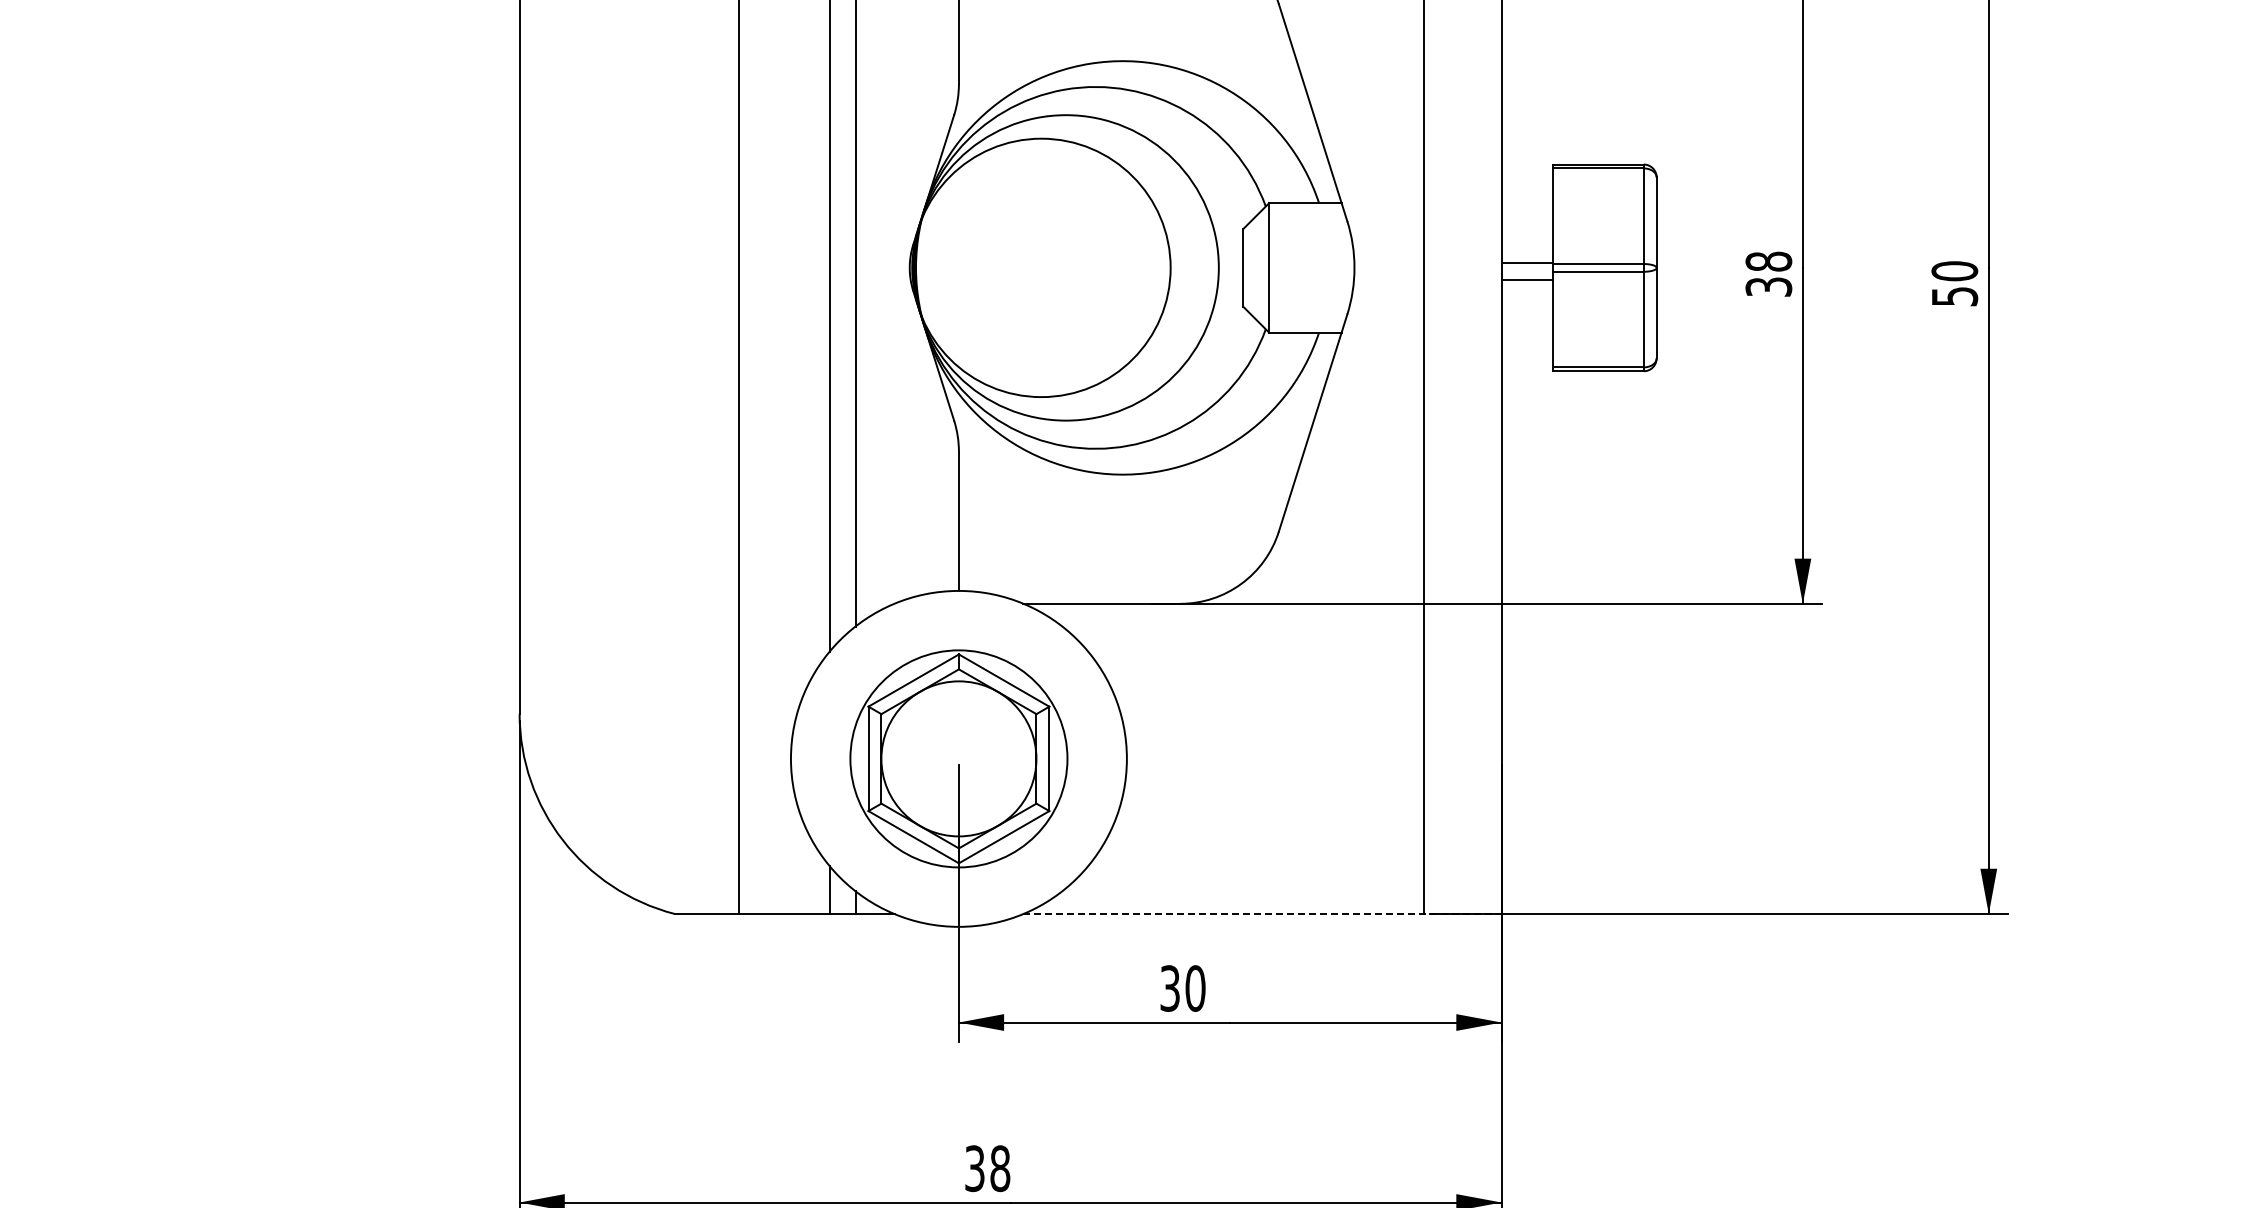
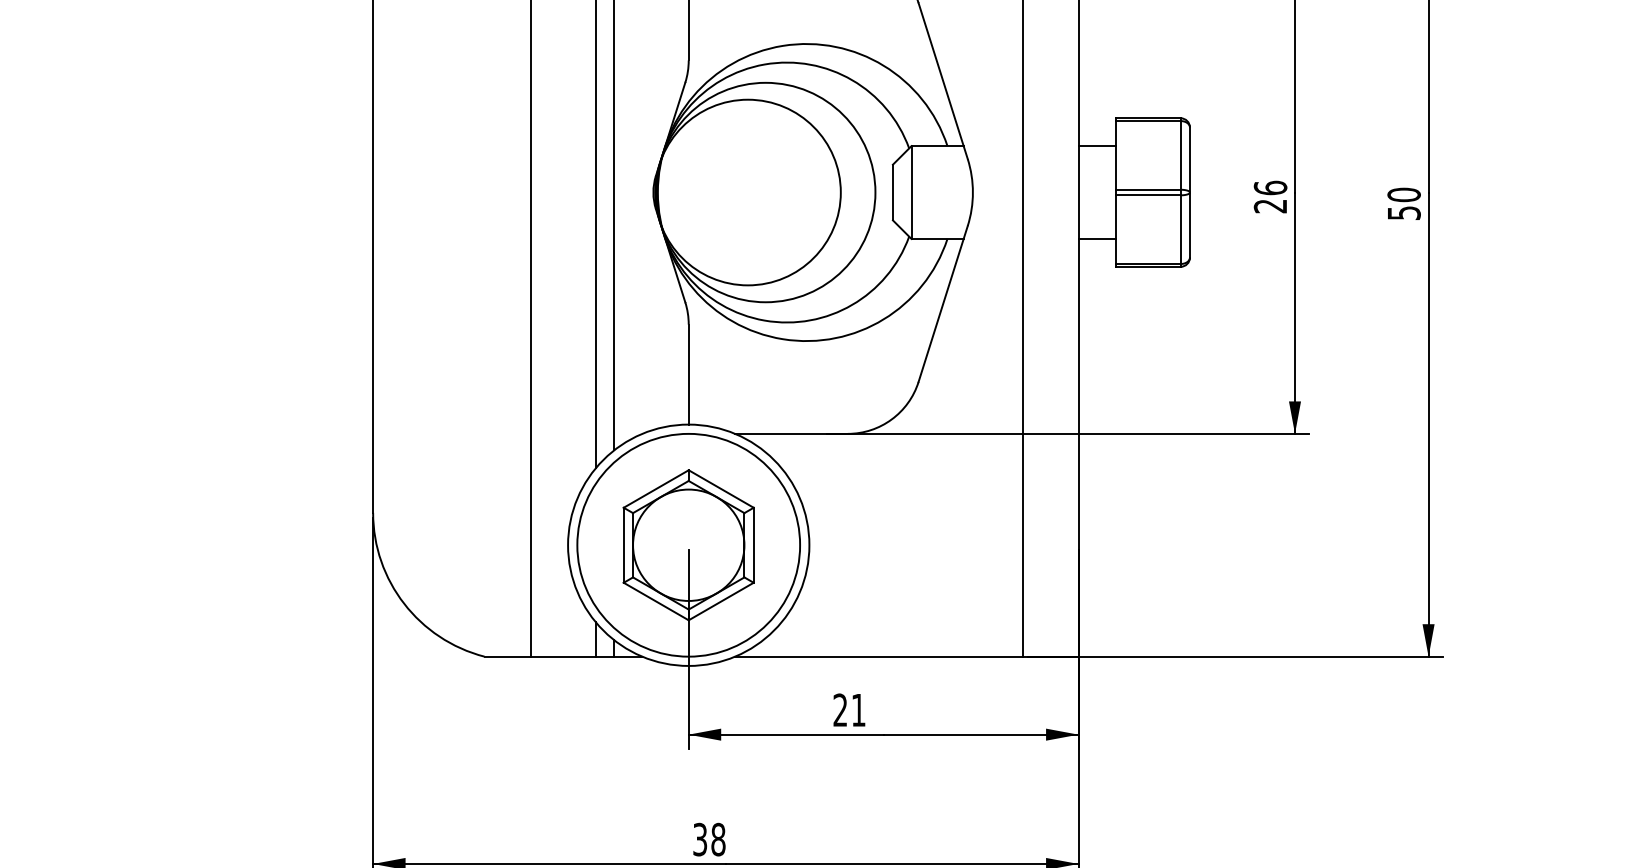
line: (1527, 263) -> (1097, 146), moved
text: (1768, 273) -> (1270, 196), 38 -> 26
line: (1527, 279) -> (1097, 238), moved
circle: (958, 758) -> (688, 544), size x1.43
line: (1262, 913) -> (906, 656), dashed -> solid
text: (1182, 988) -> (849, 710), 30 -> 21

